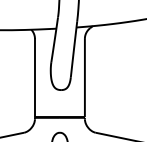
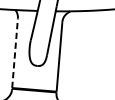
line: (34, 77) -> (14, 52), solid -> dashed

